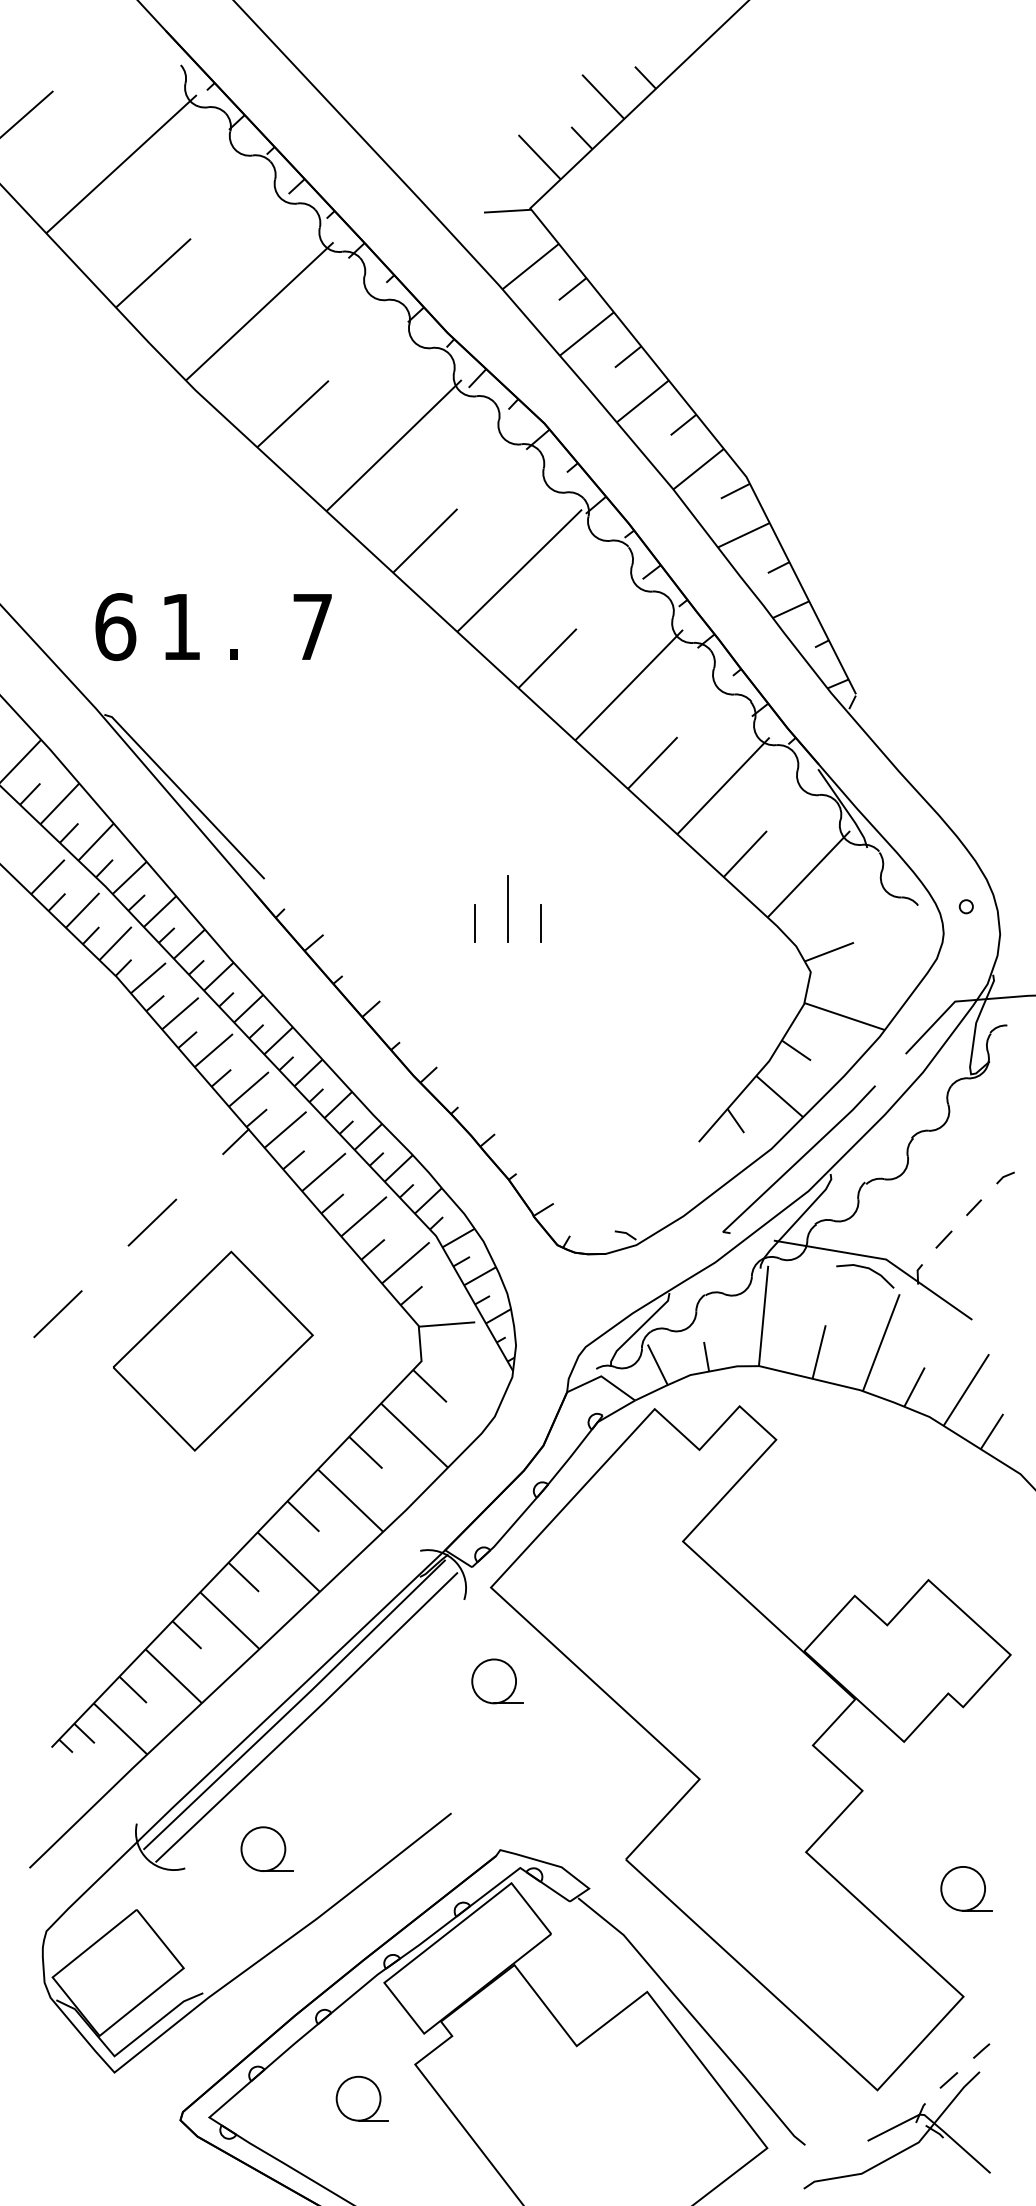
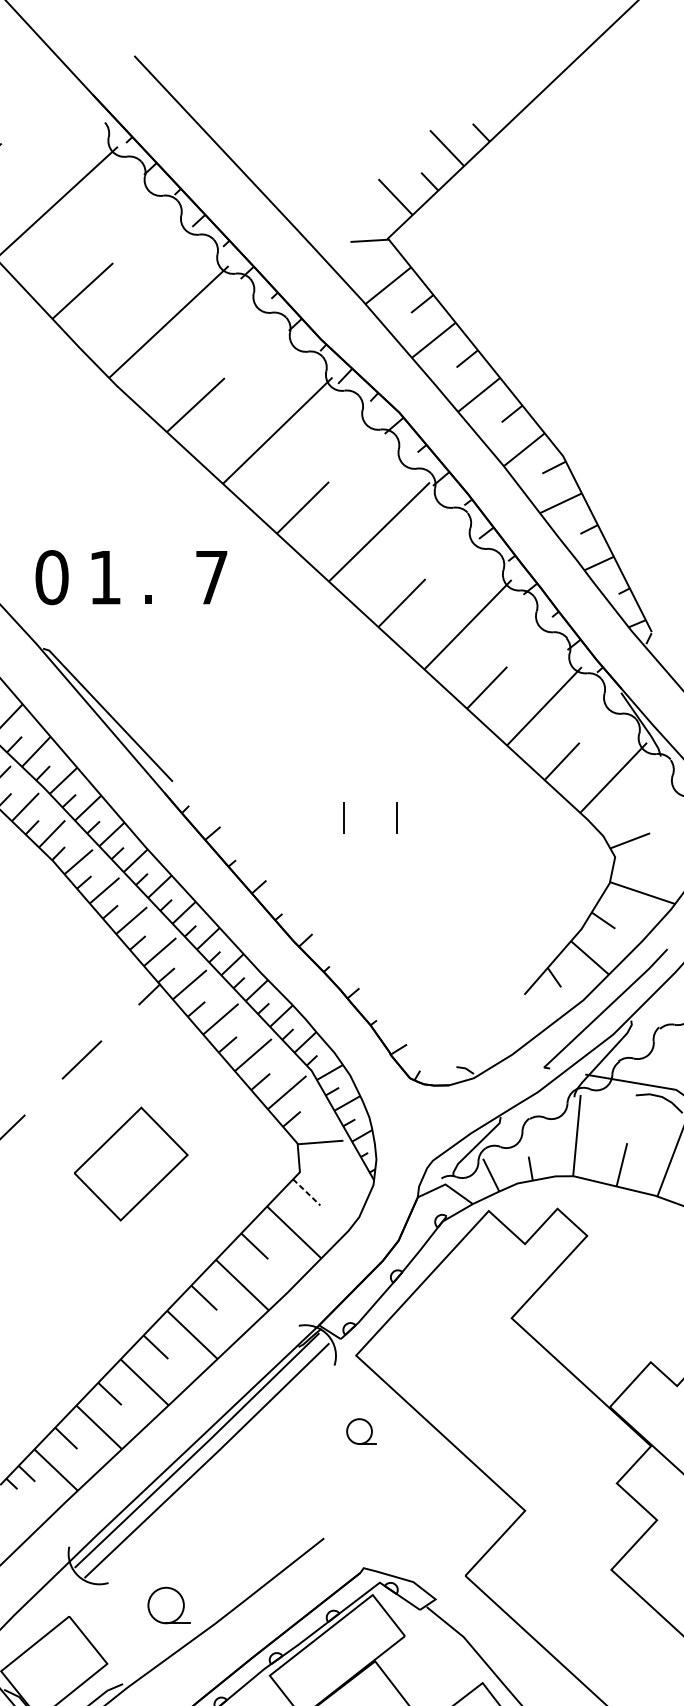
text: (115, 626) -> (52, 577), 6 -> 0
line: (508, 909) -> (370, 806), removed
part: (212, 1350) -> (130, 1163), size x0.7
line: (430, 1386) -> (307, 1192), solid -> dashed
part: (497, 1681) -> (361, 1431), size x0.7
part: (266, 1848) -> (168, 1604), moved

